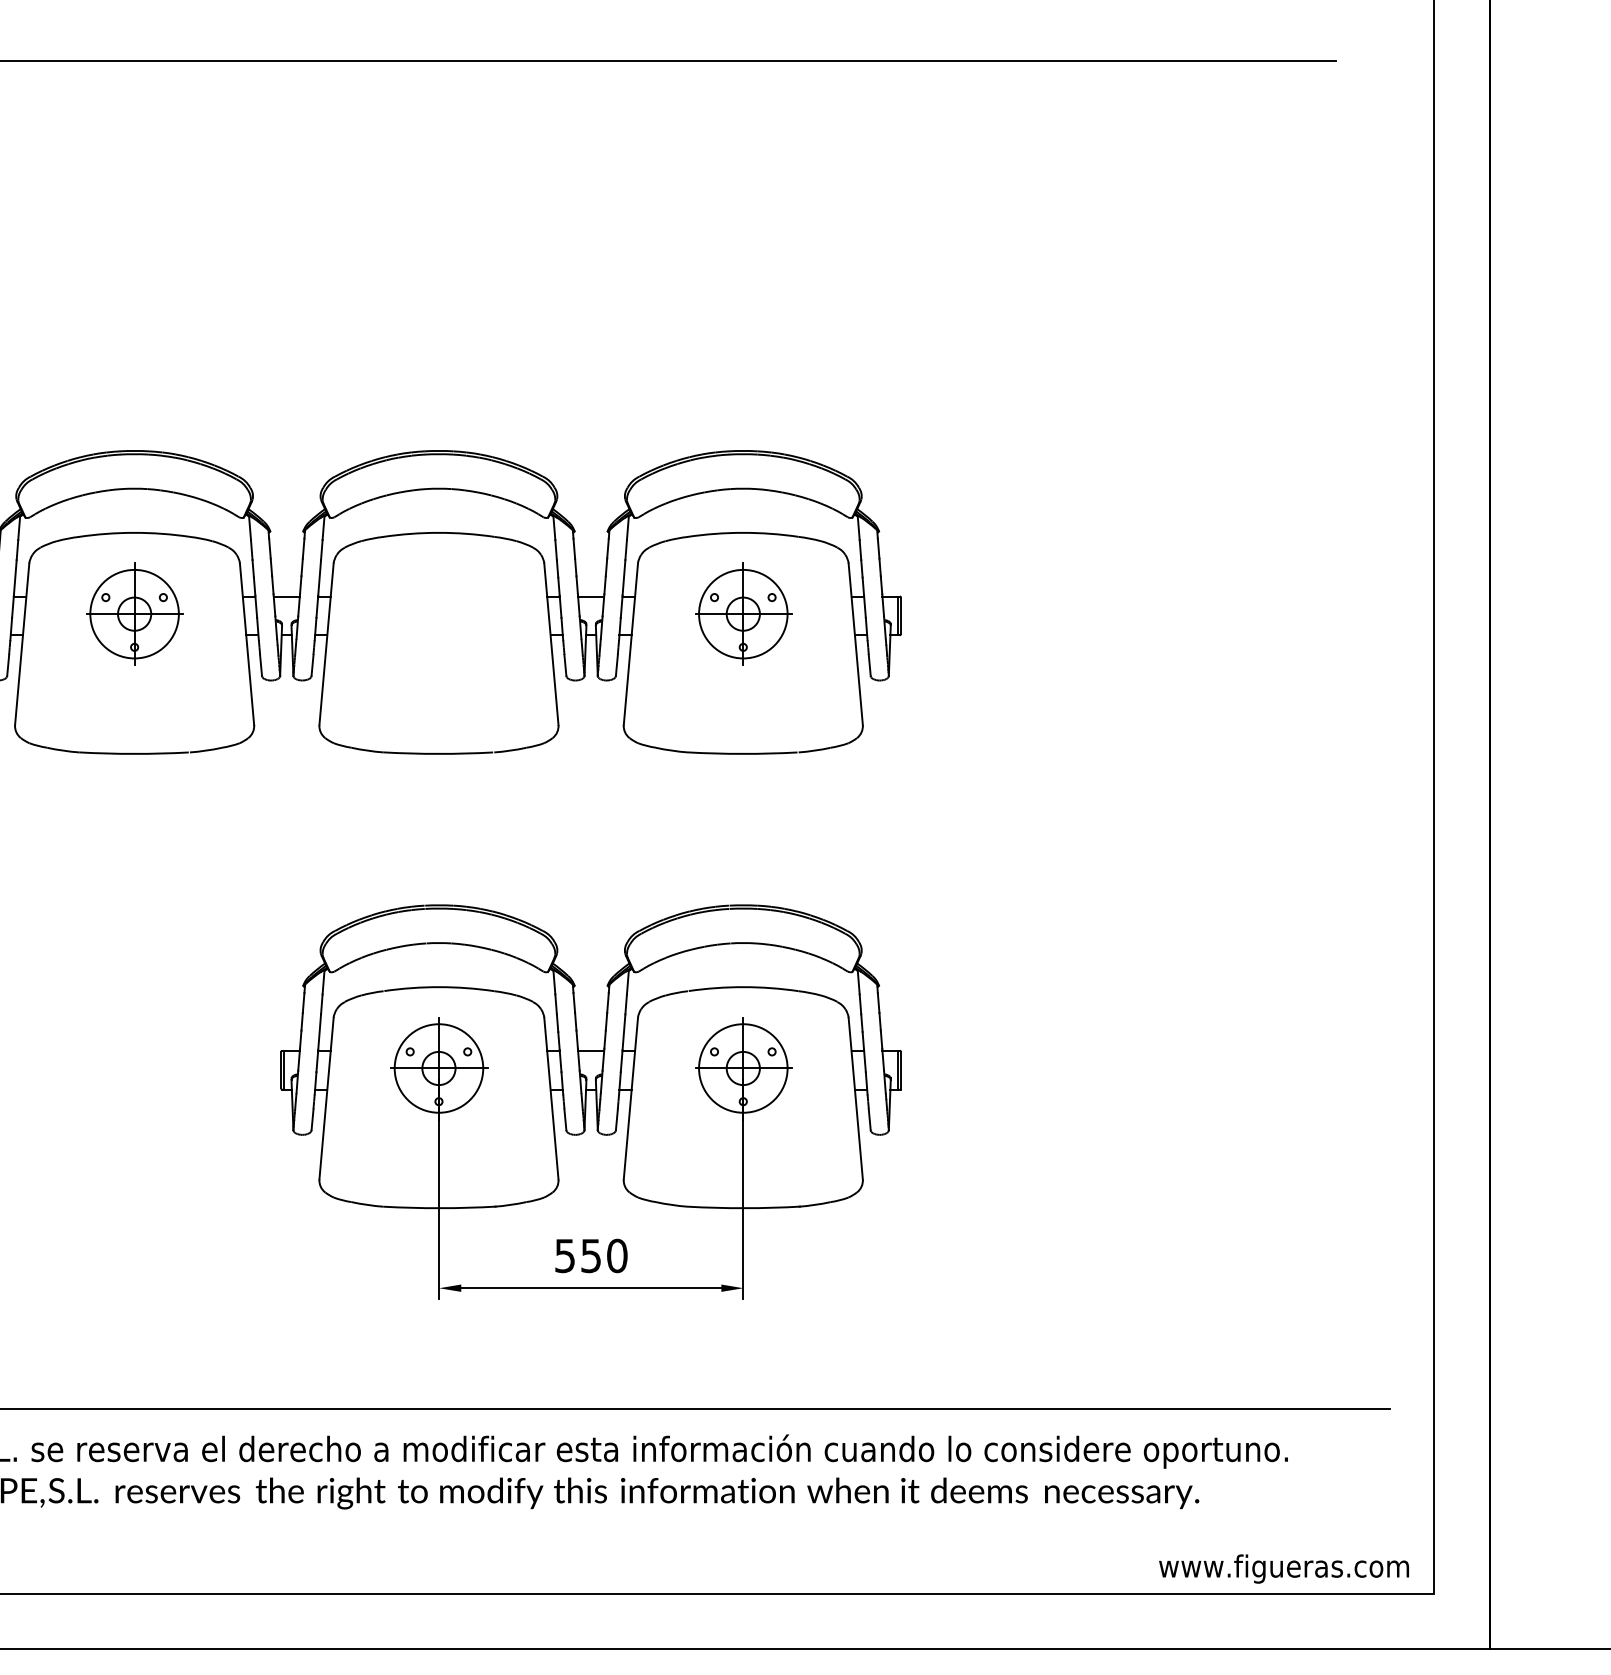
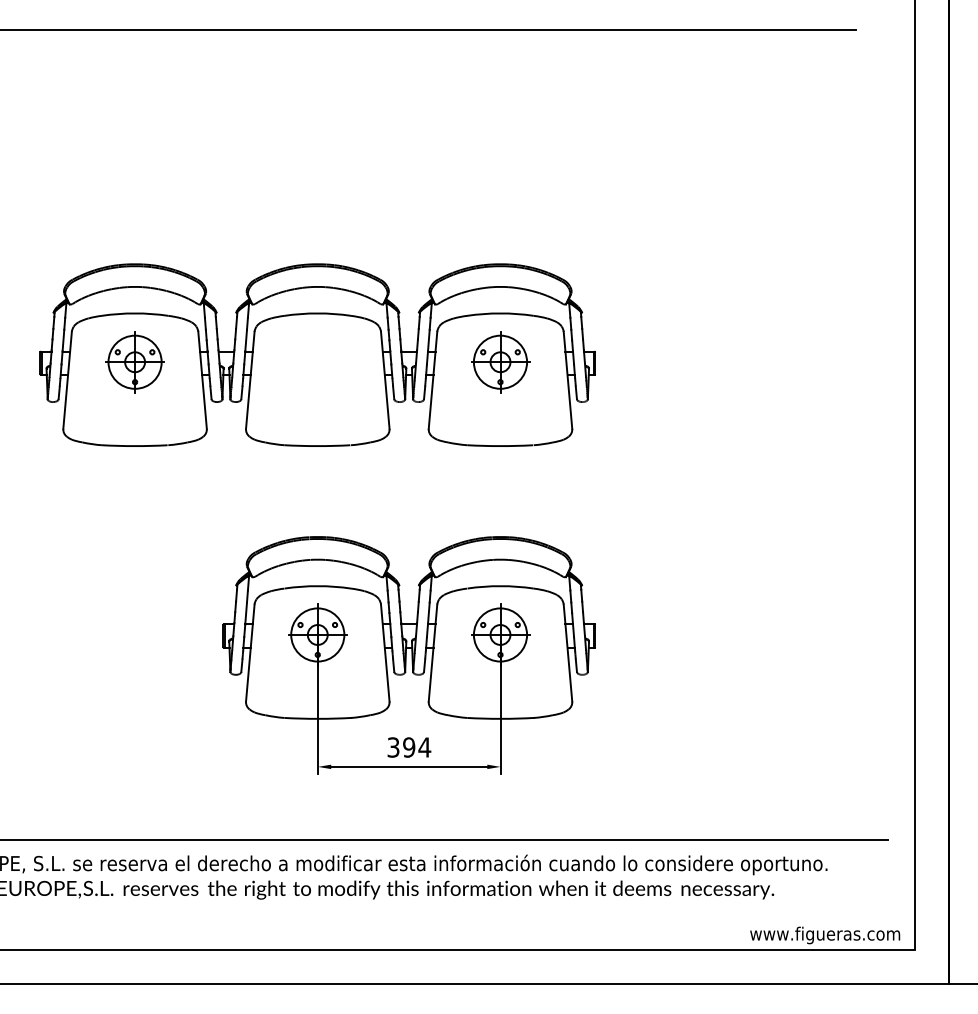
text: (591, 1255) -> (409, 747), 550 -> 394

